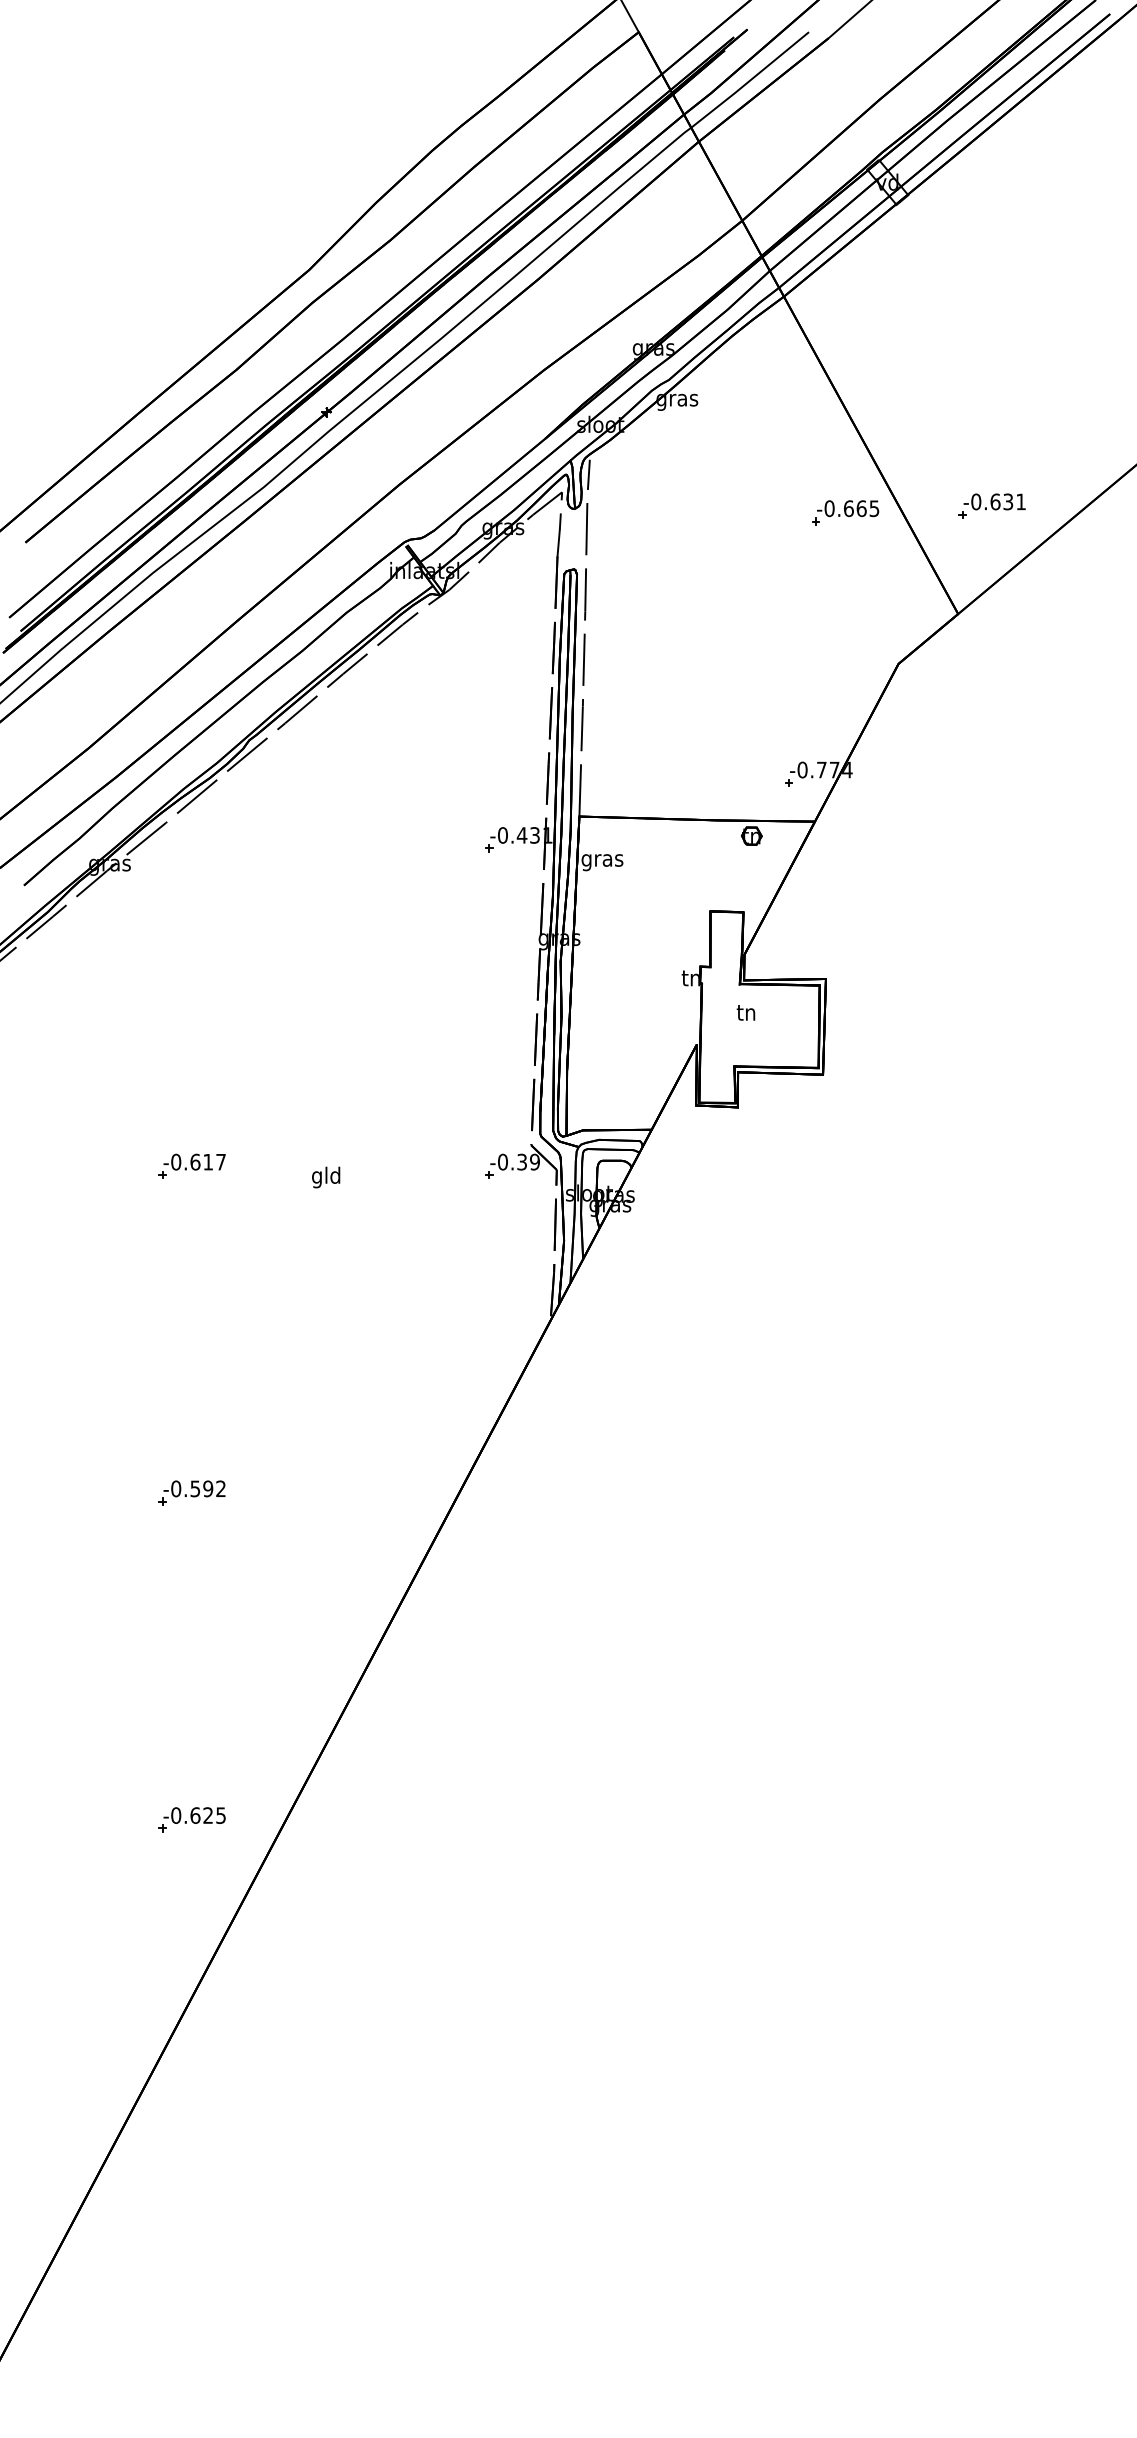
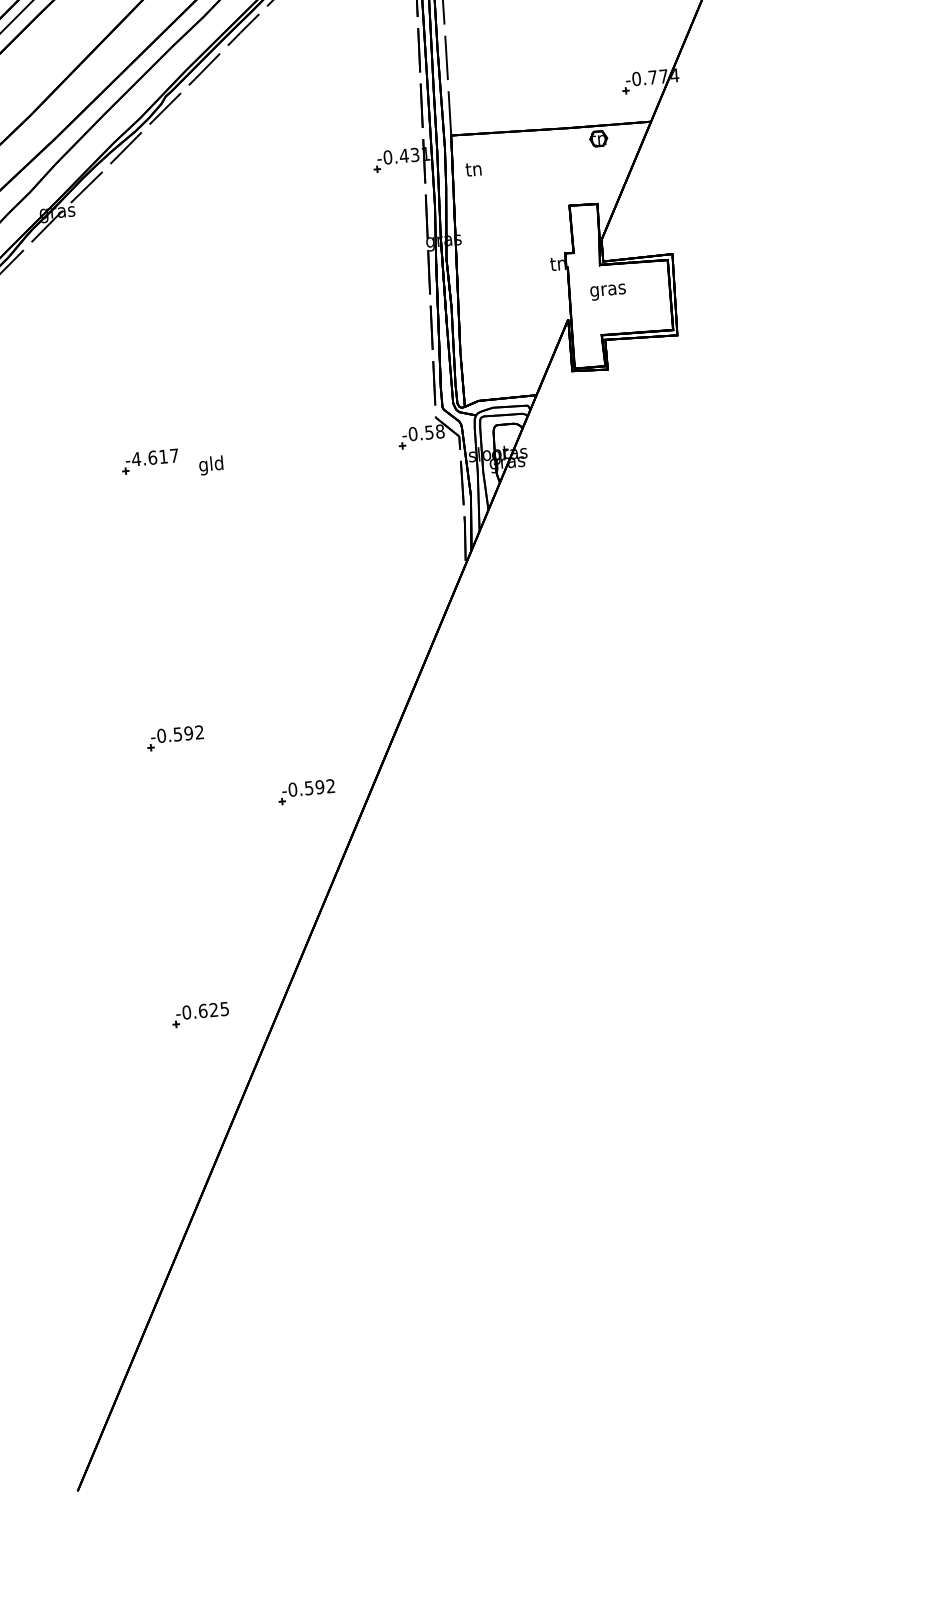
text: (602, 861) -> (474, 171), gras -> tn
text: (746, 1015) -> (608, 291), tn -> gras
text: (175, 1161) -> (135, 458), -0.617 -> -4.617
text: (528, 1161) -> (434, 431), -0.39 -> -0.58
text: (326, 1177) -> (211, 465), moved
part: (339, 1569) -> (306, 791), added

